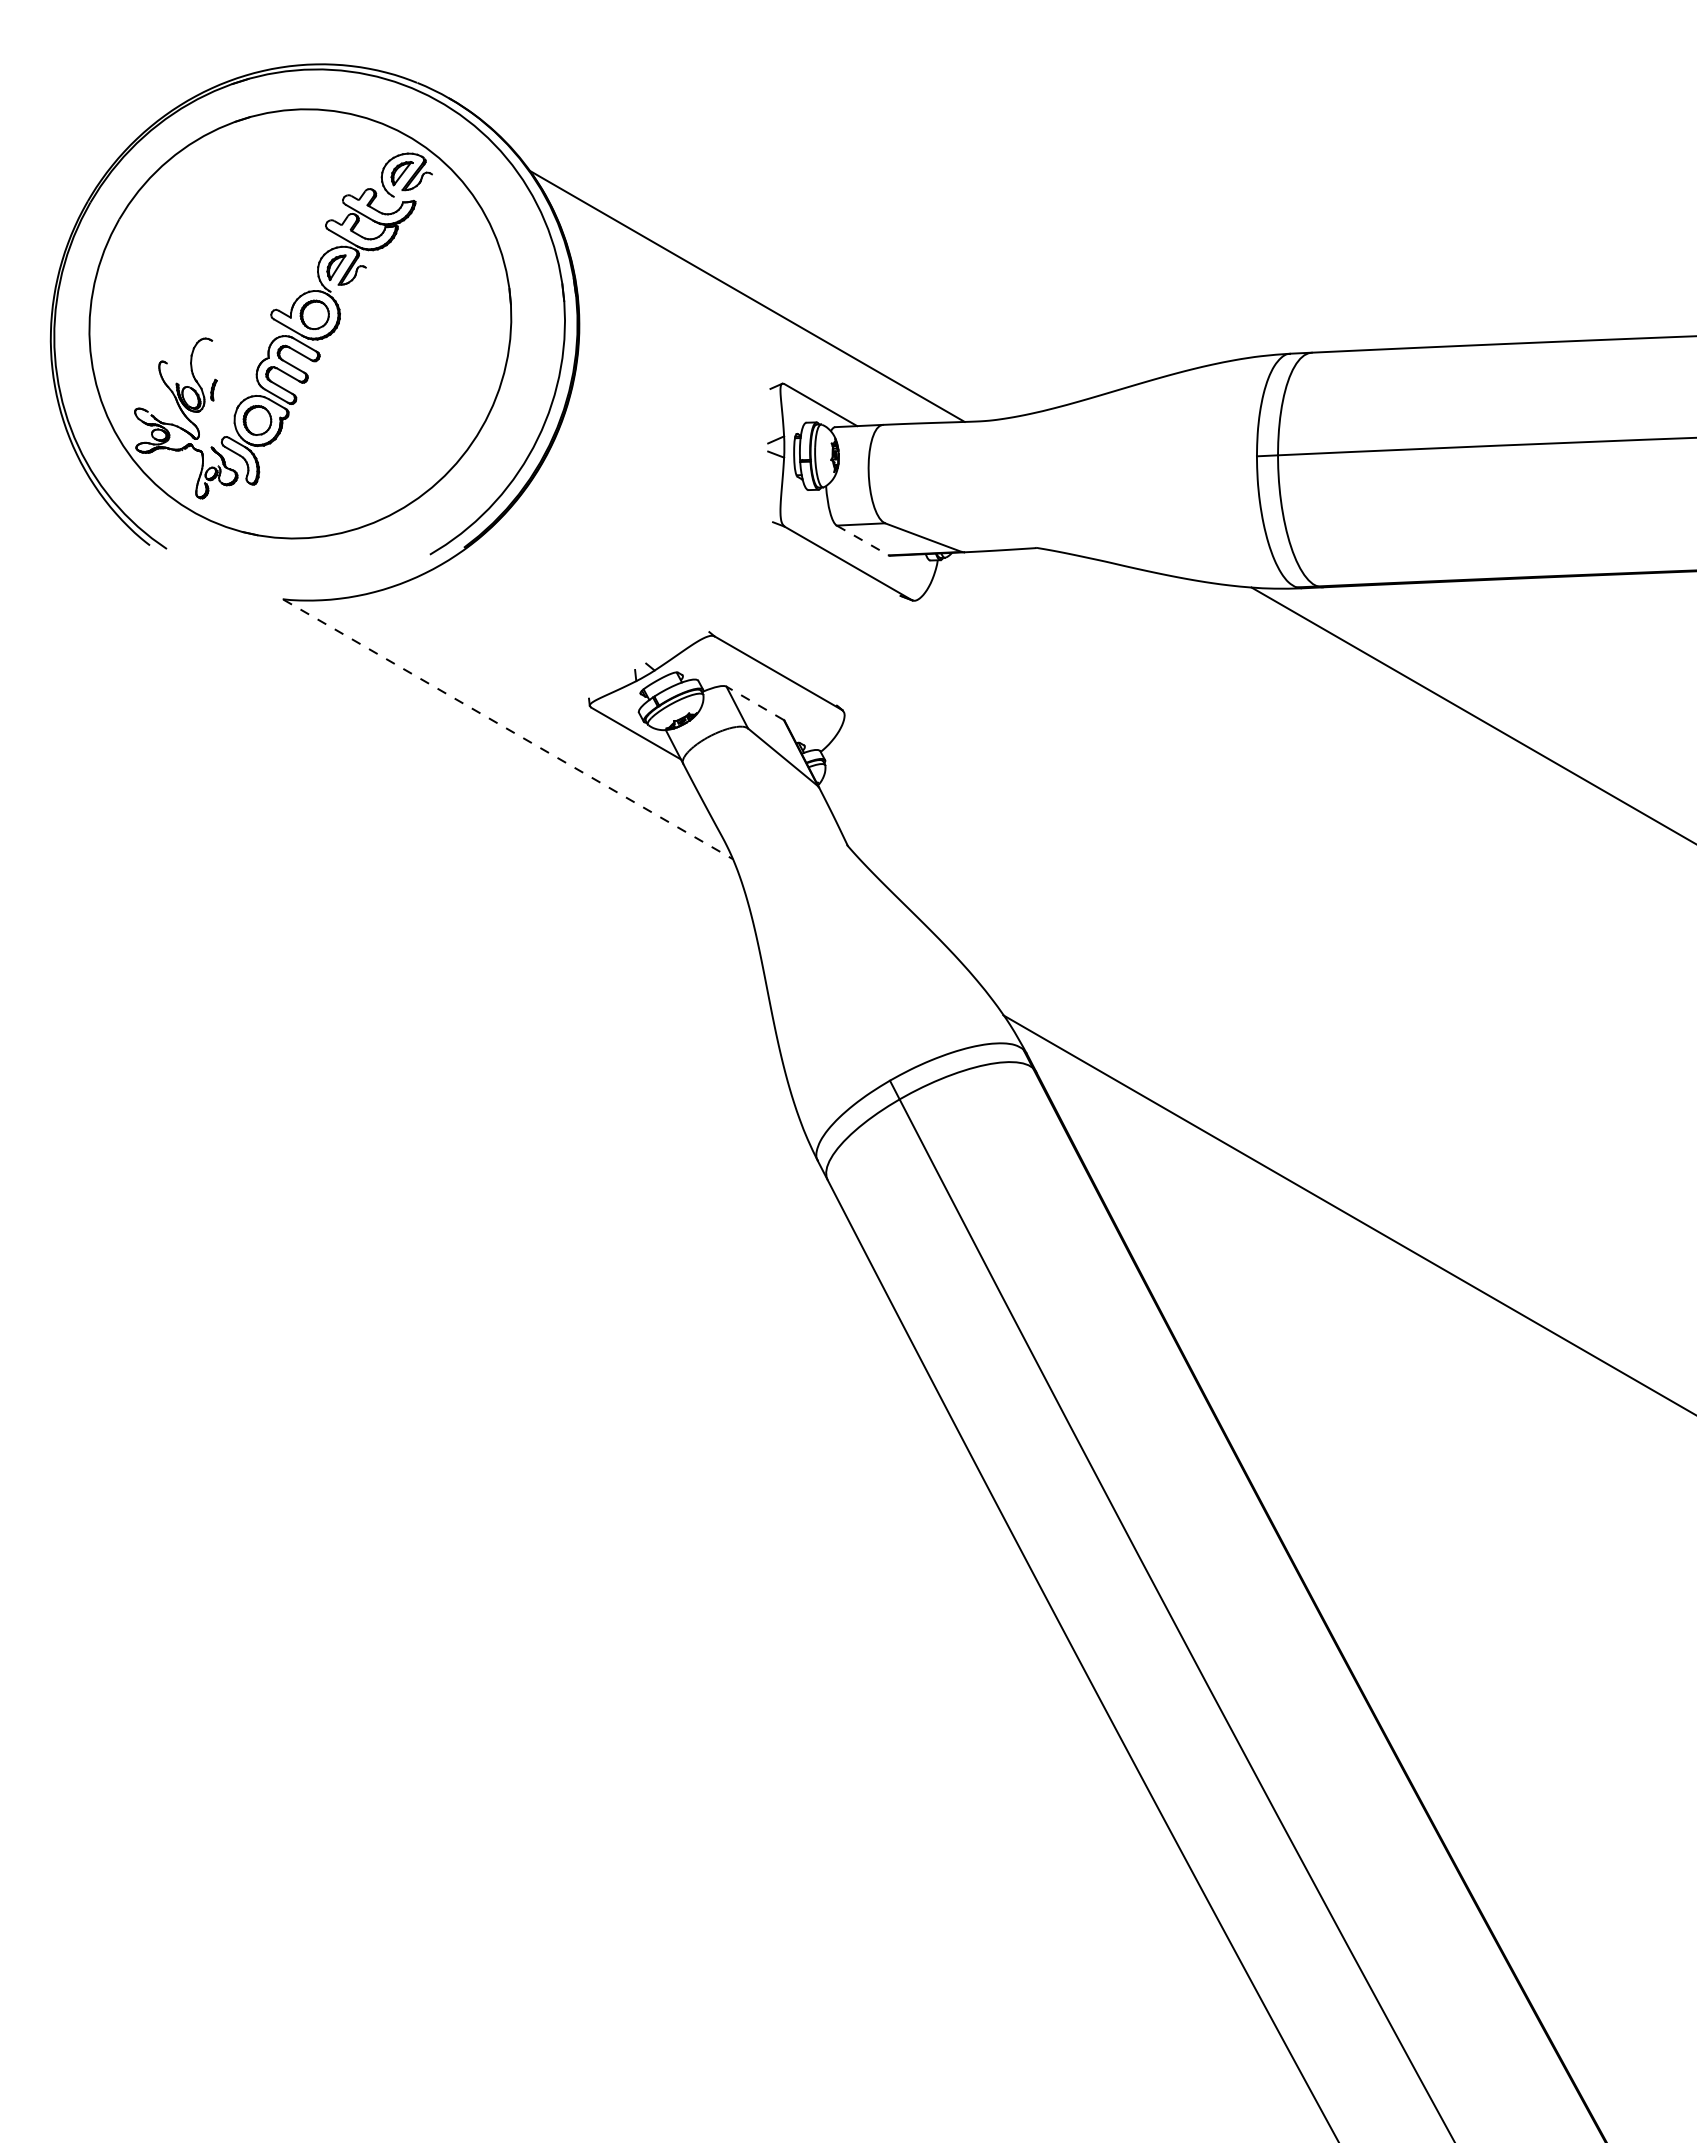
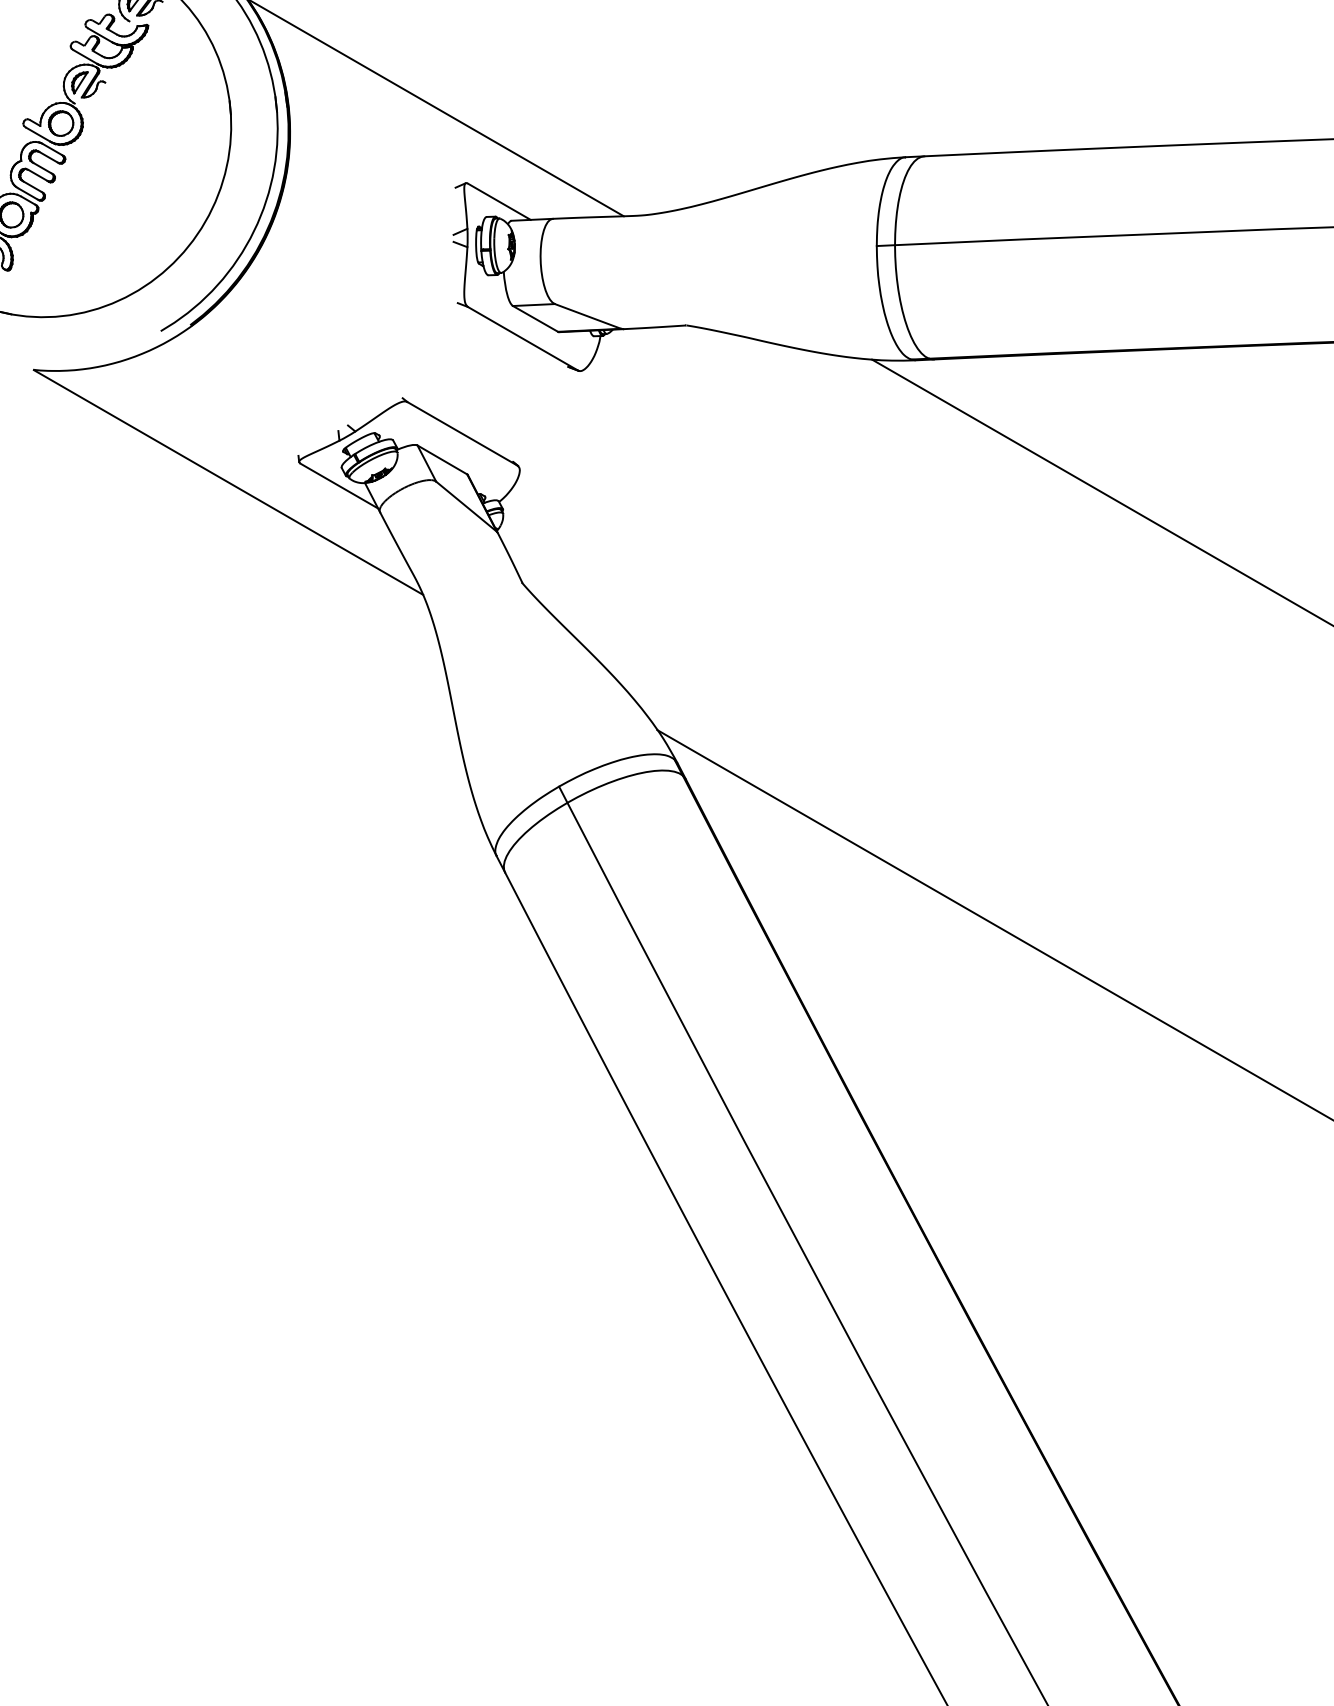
line: (862, 540) -> (535, 318), dashed -> solid
line: (754, 703) -> (441, 460), dashed -> solid
line: (508, 729) -> (228, 482), dashed -> solid

